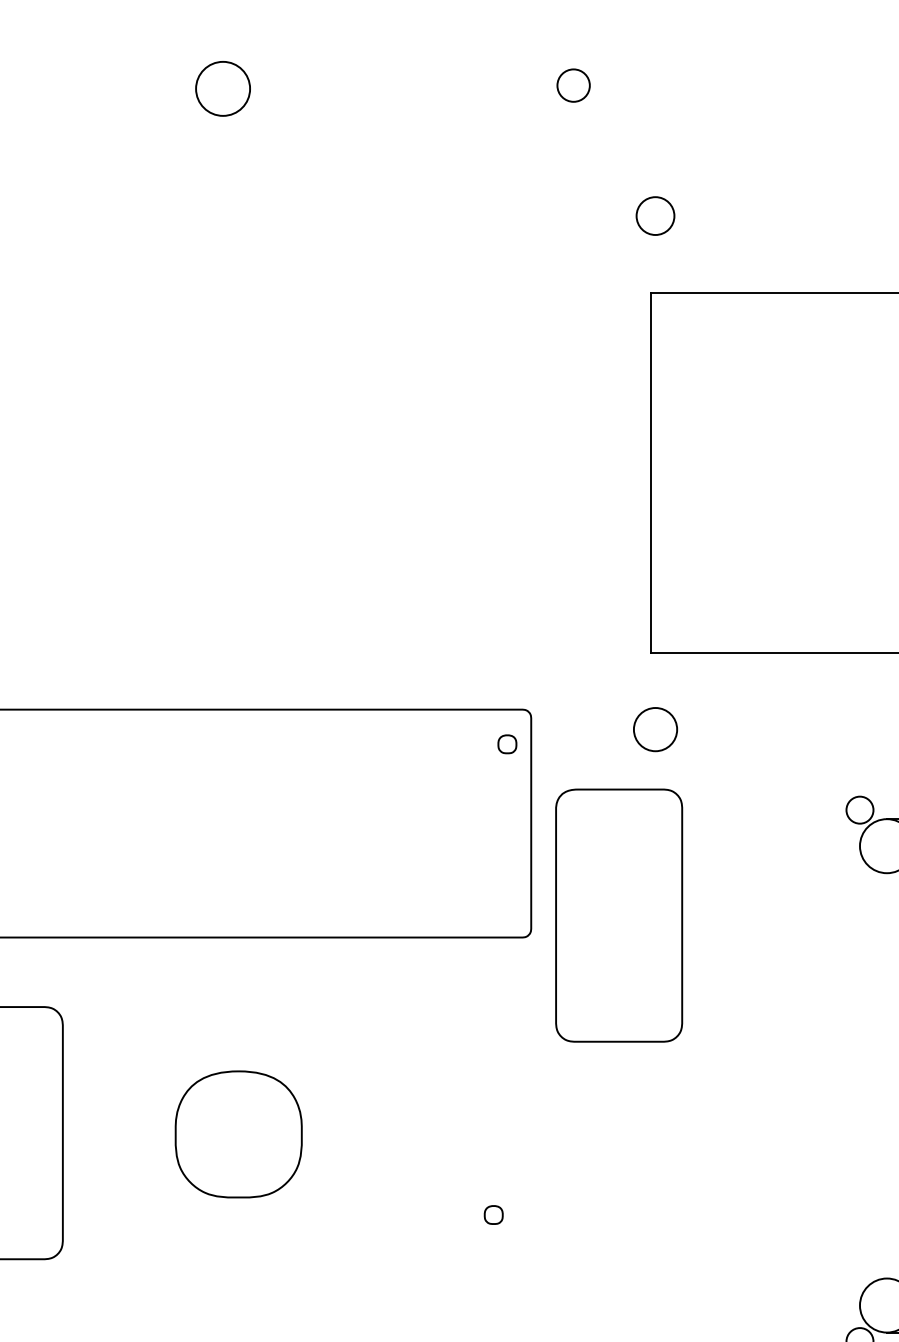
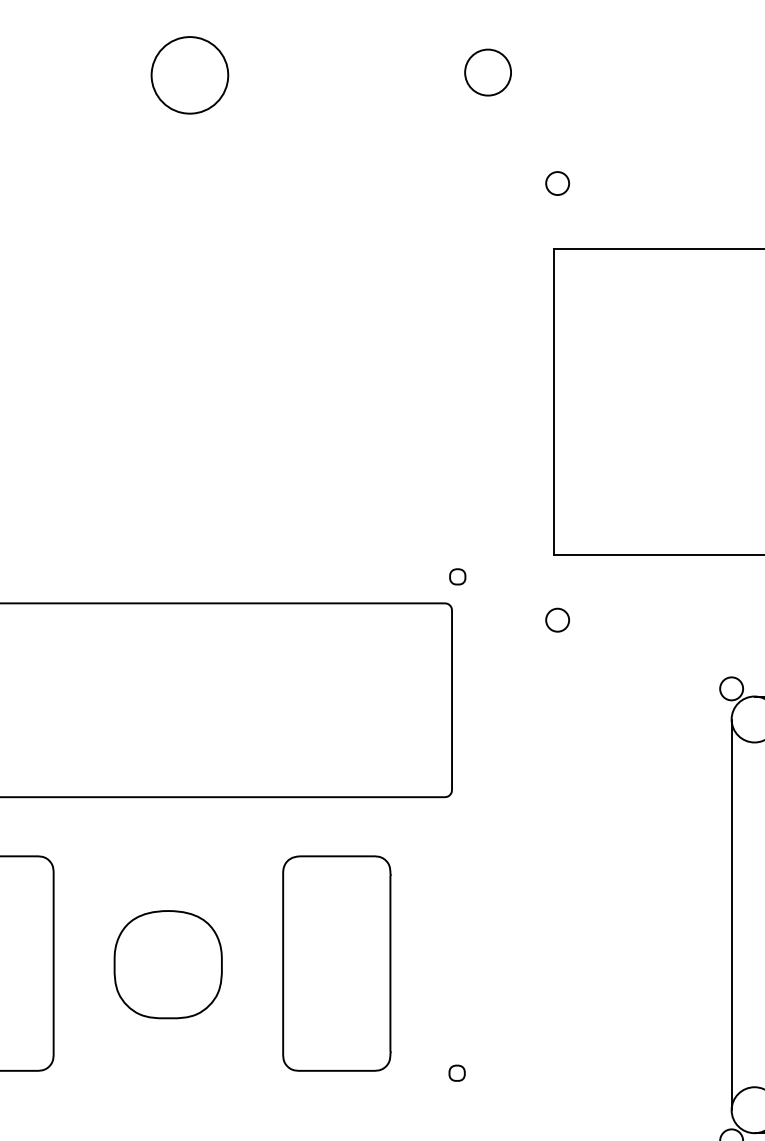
circle: (574, 85) -> (488, 72), size x1.67
circle: (222, 89) -> (189, 75), size x1.67
circle: (655, 216) -> (557, 183), size x0.71
part: (655, 728) -> (557, 619), size x0.62
part: (507, 743) -> (457, 576), moved
part: (618, 915) -> (336, 963), moved
line: (859, 1075) -> (731, 914), added
part: (237, 1134) -> (167, 964), moved
part: (493, 1214) -> (456, 1072), moved

